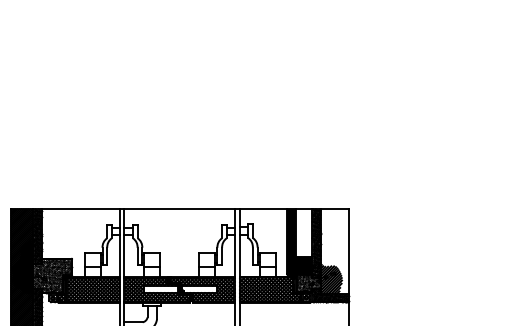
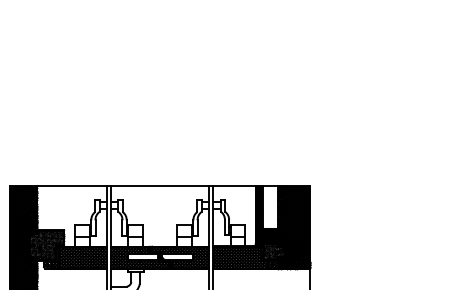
hatch: (334, 251) -> (297, 223), added

